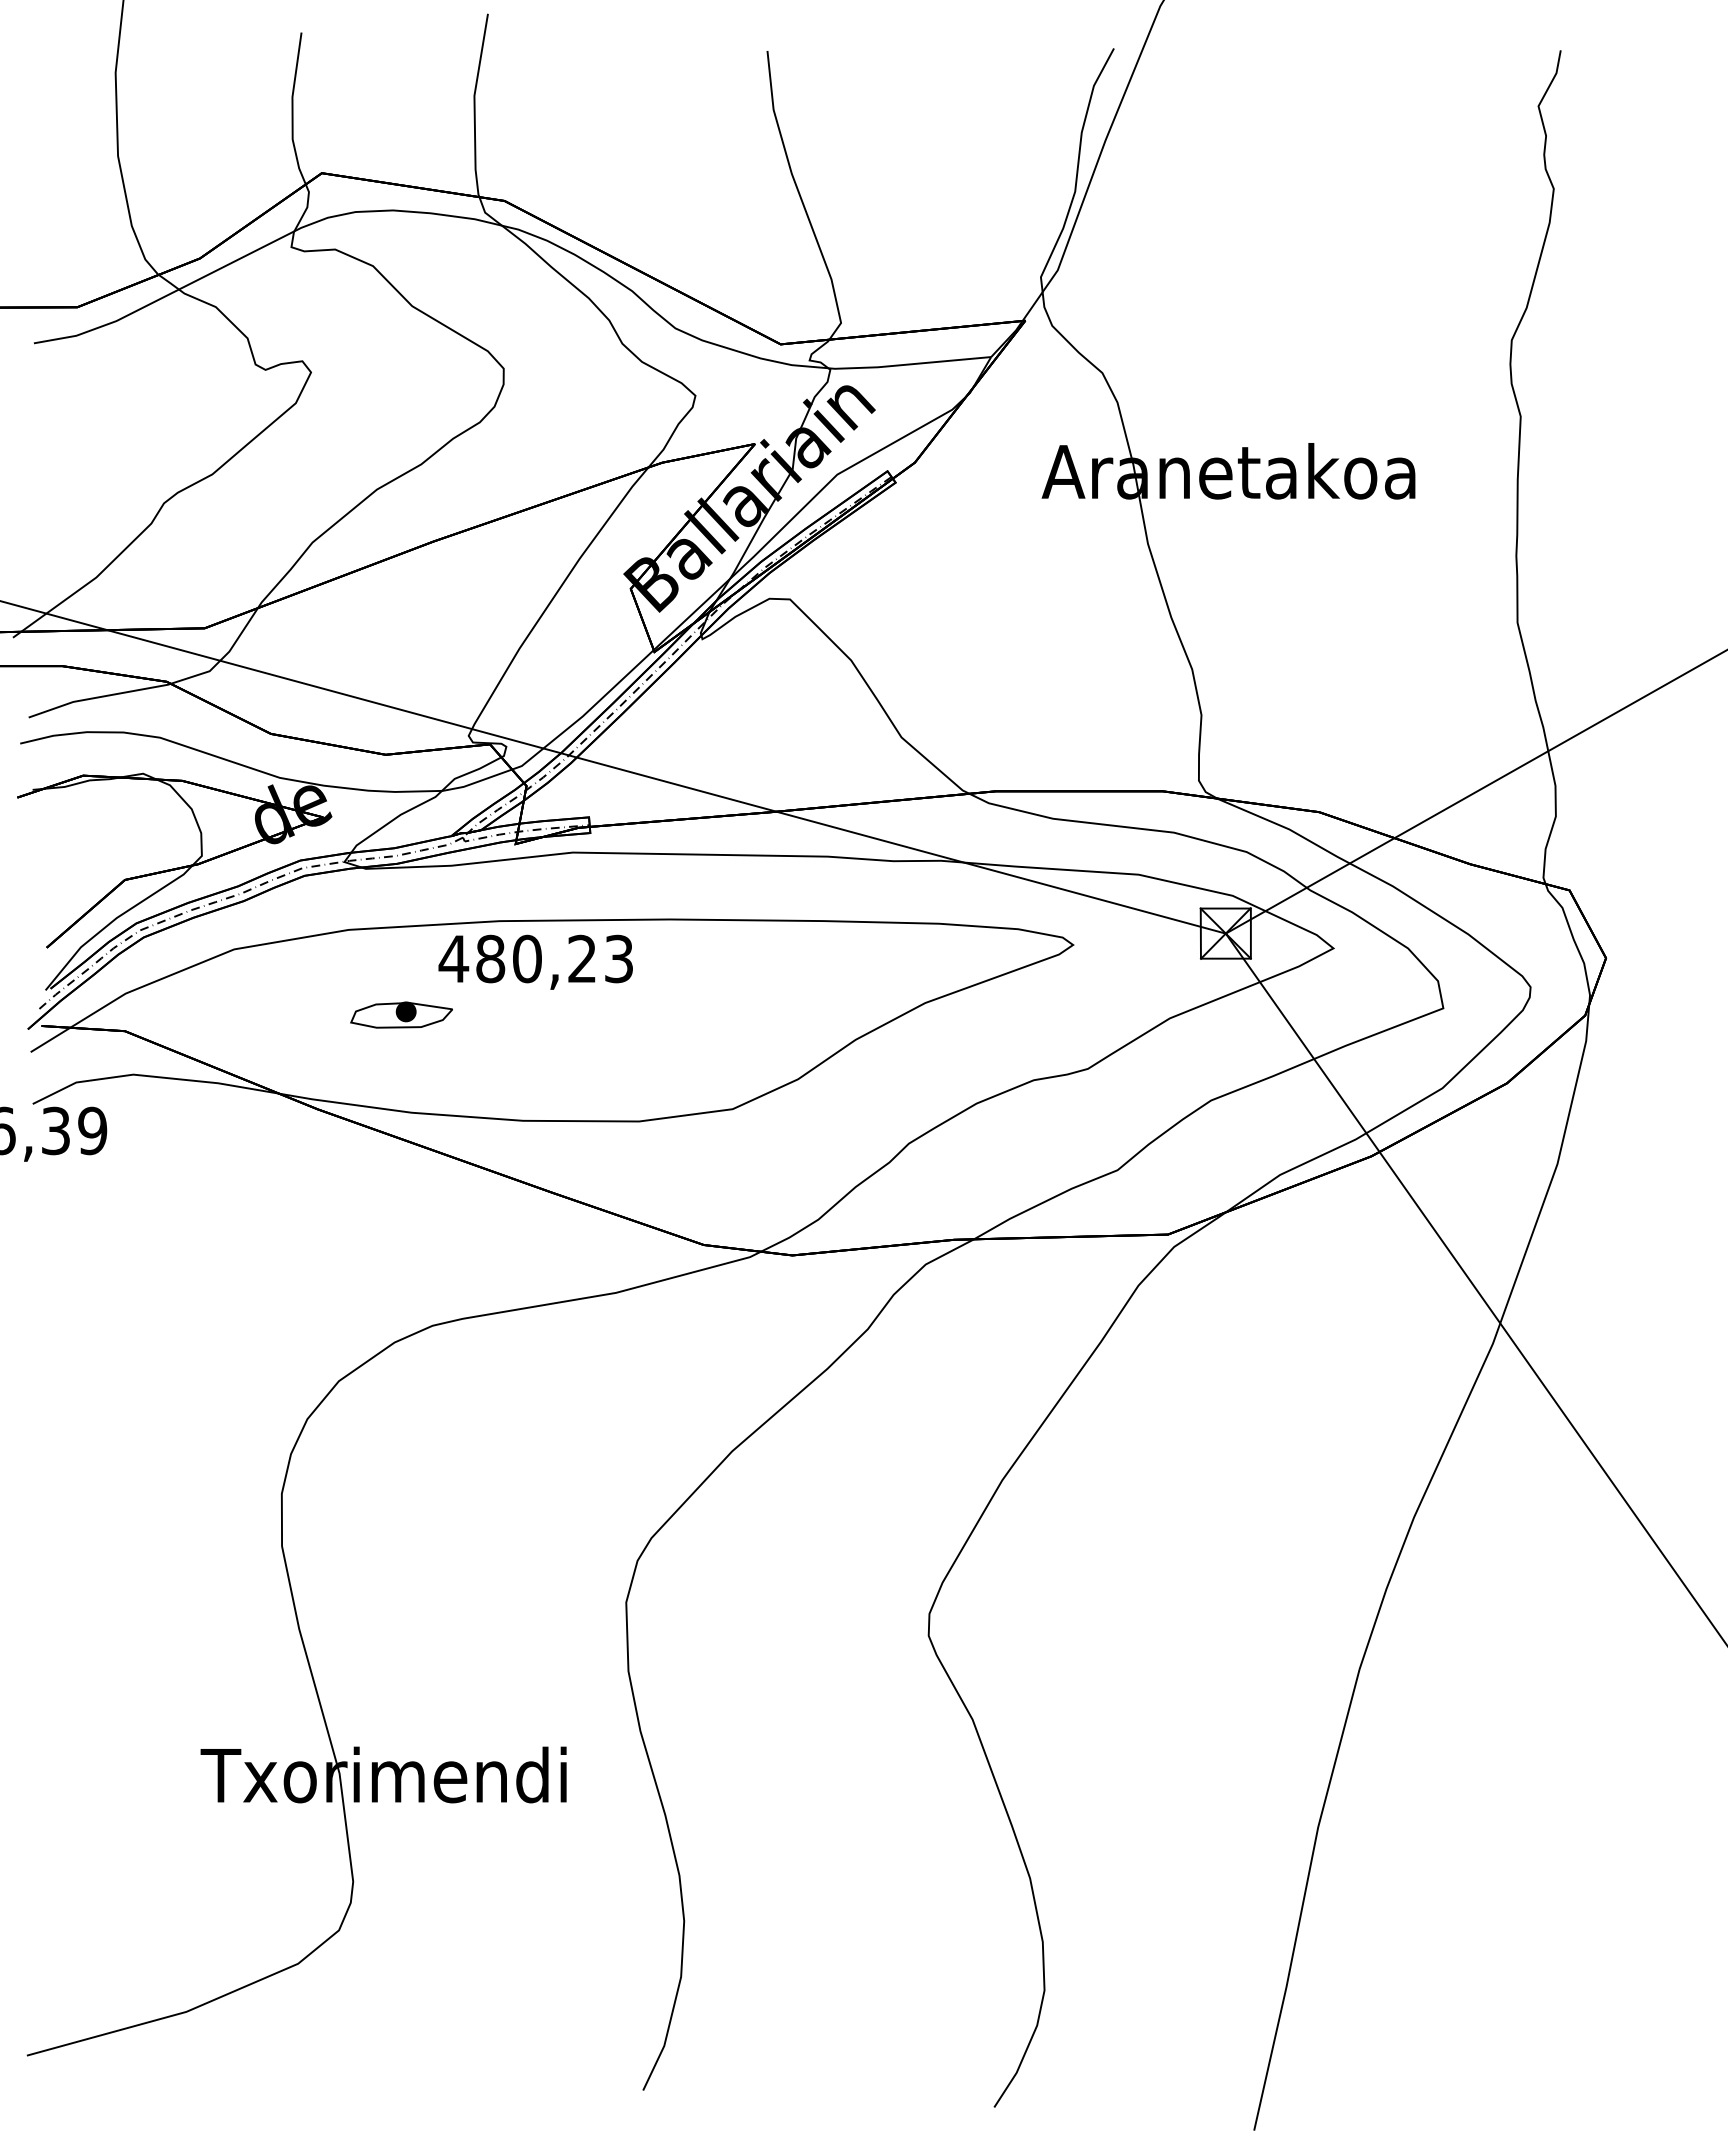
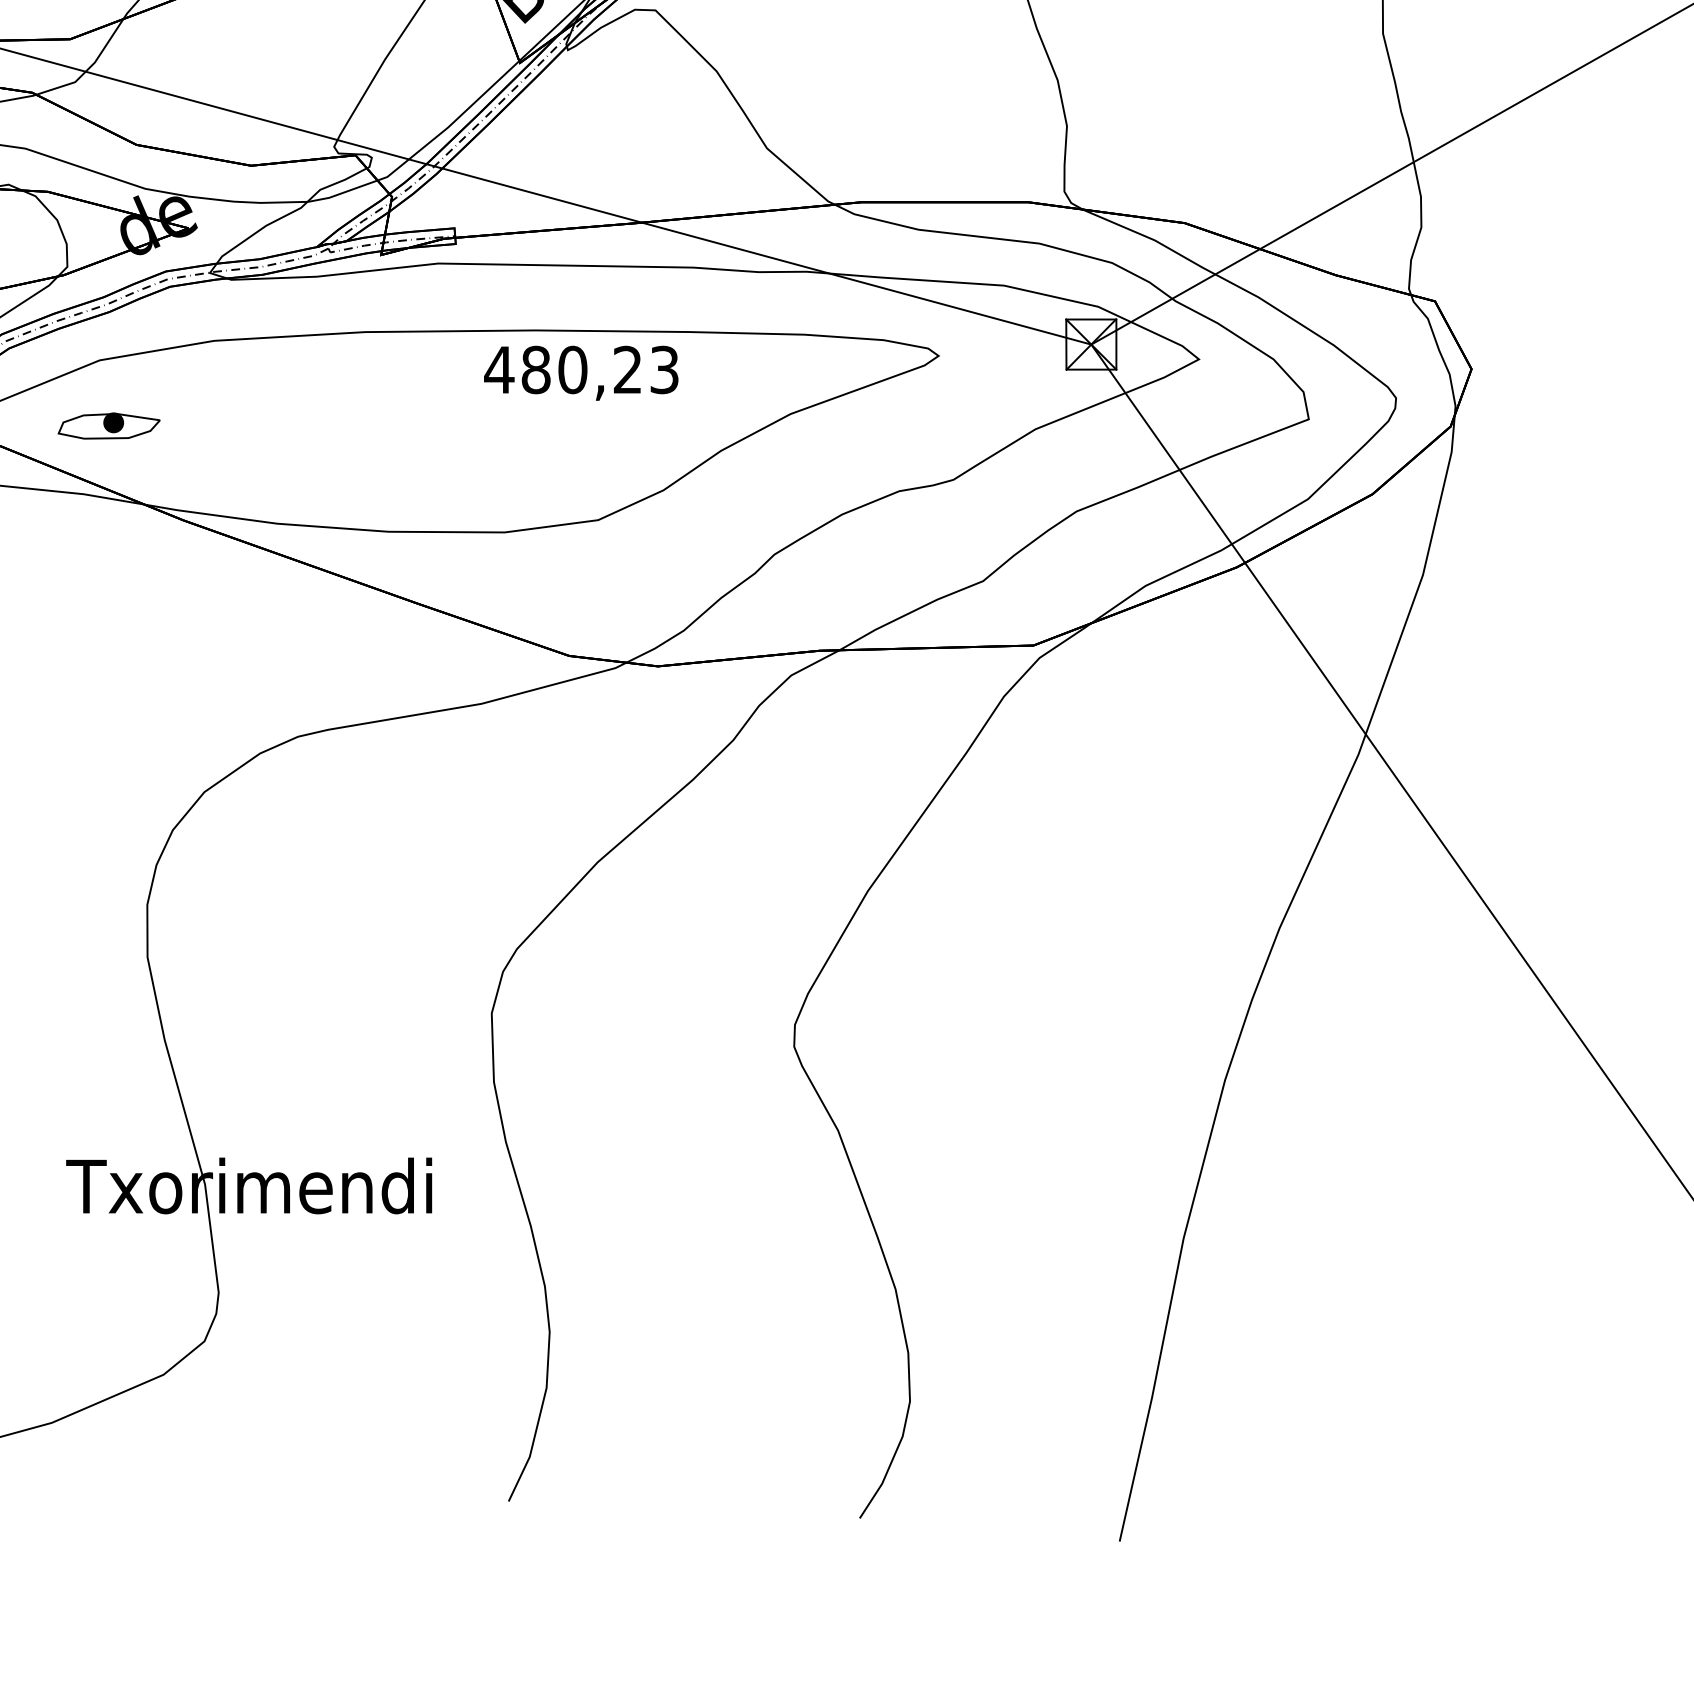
text: (535, 961) -> (581, 372), moved
part: (401, 1014) -> (109, 425), moved

